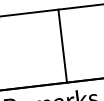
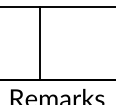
line: (62, 46) -> (39, 43), moved

